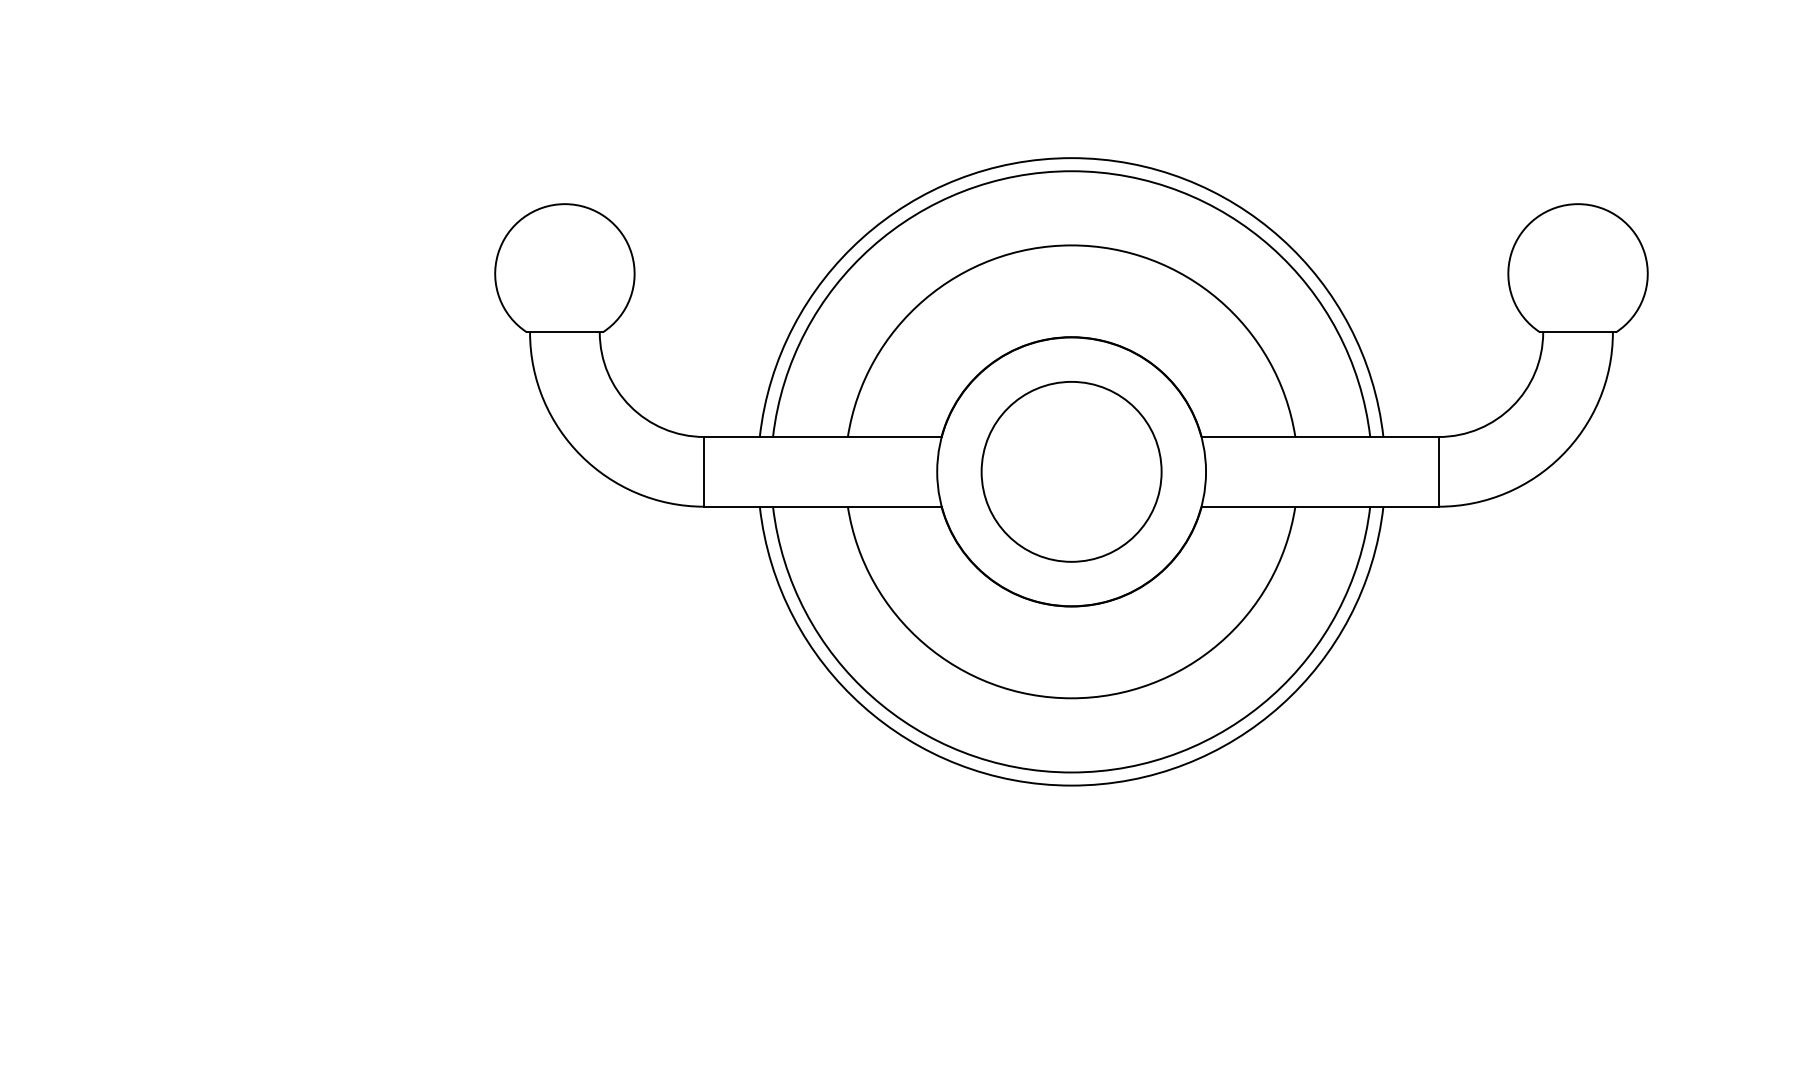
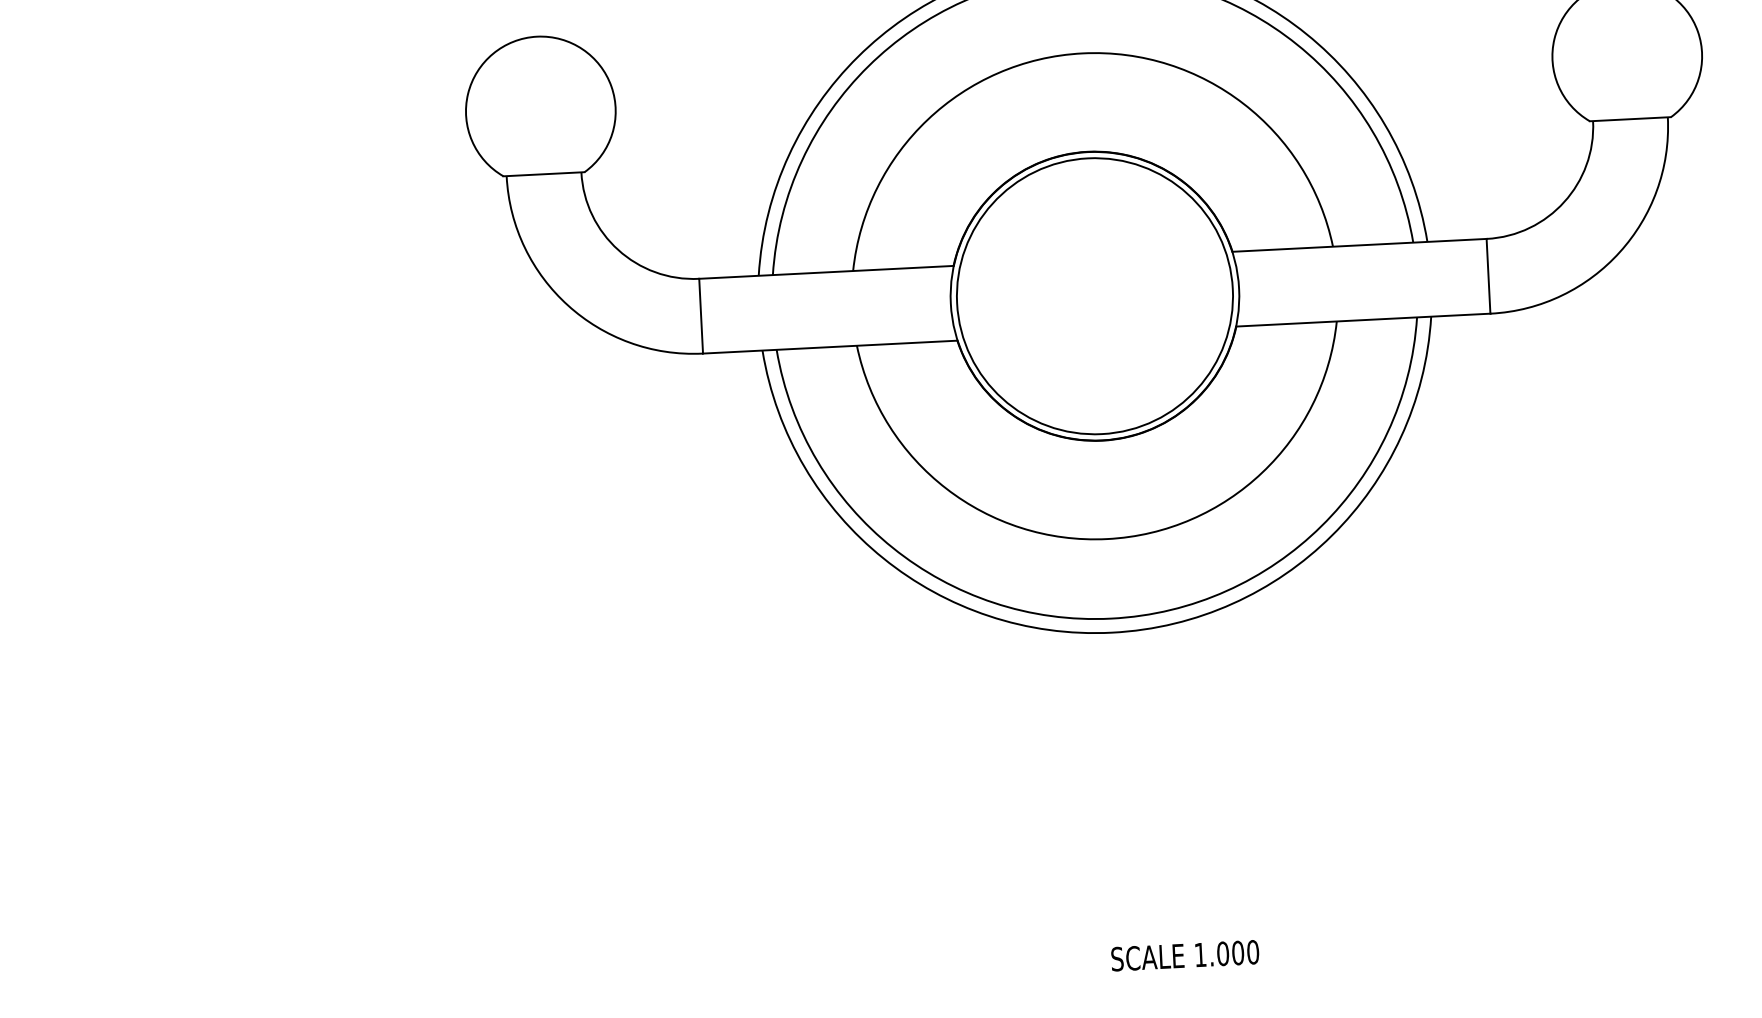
circle: (1071, 471) -> (1094, 295), size x1.43

